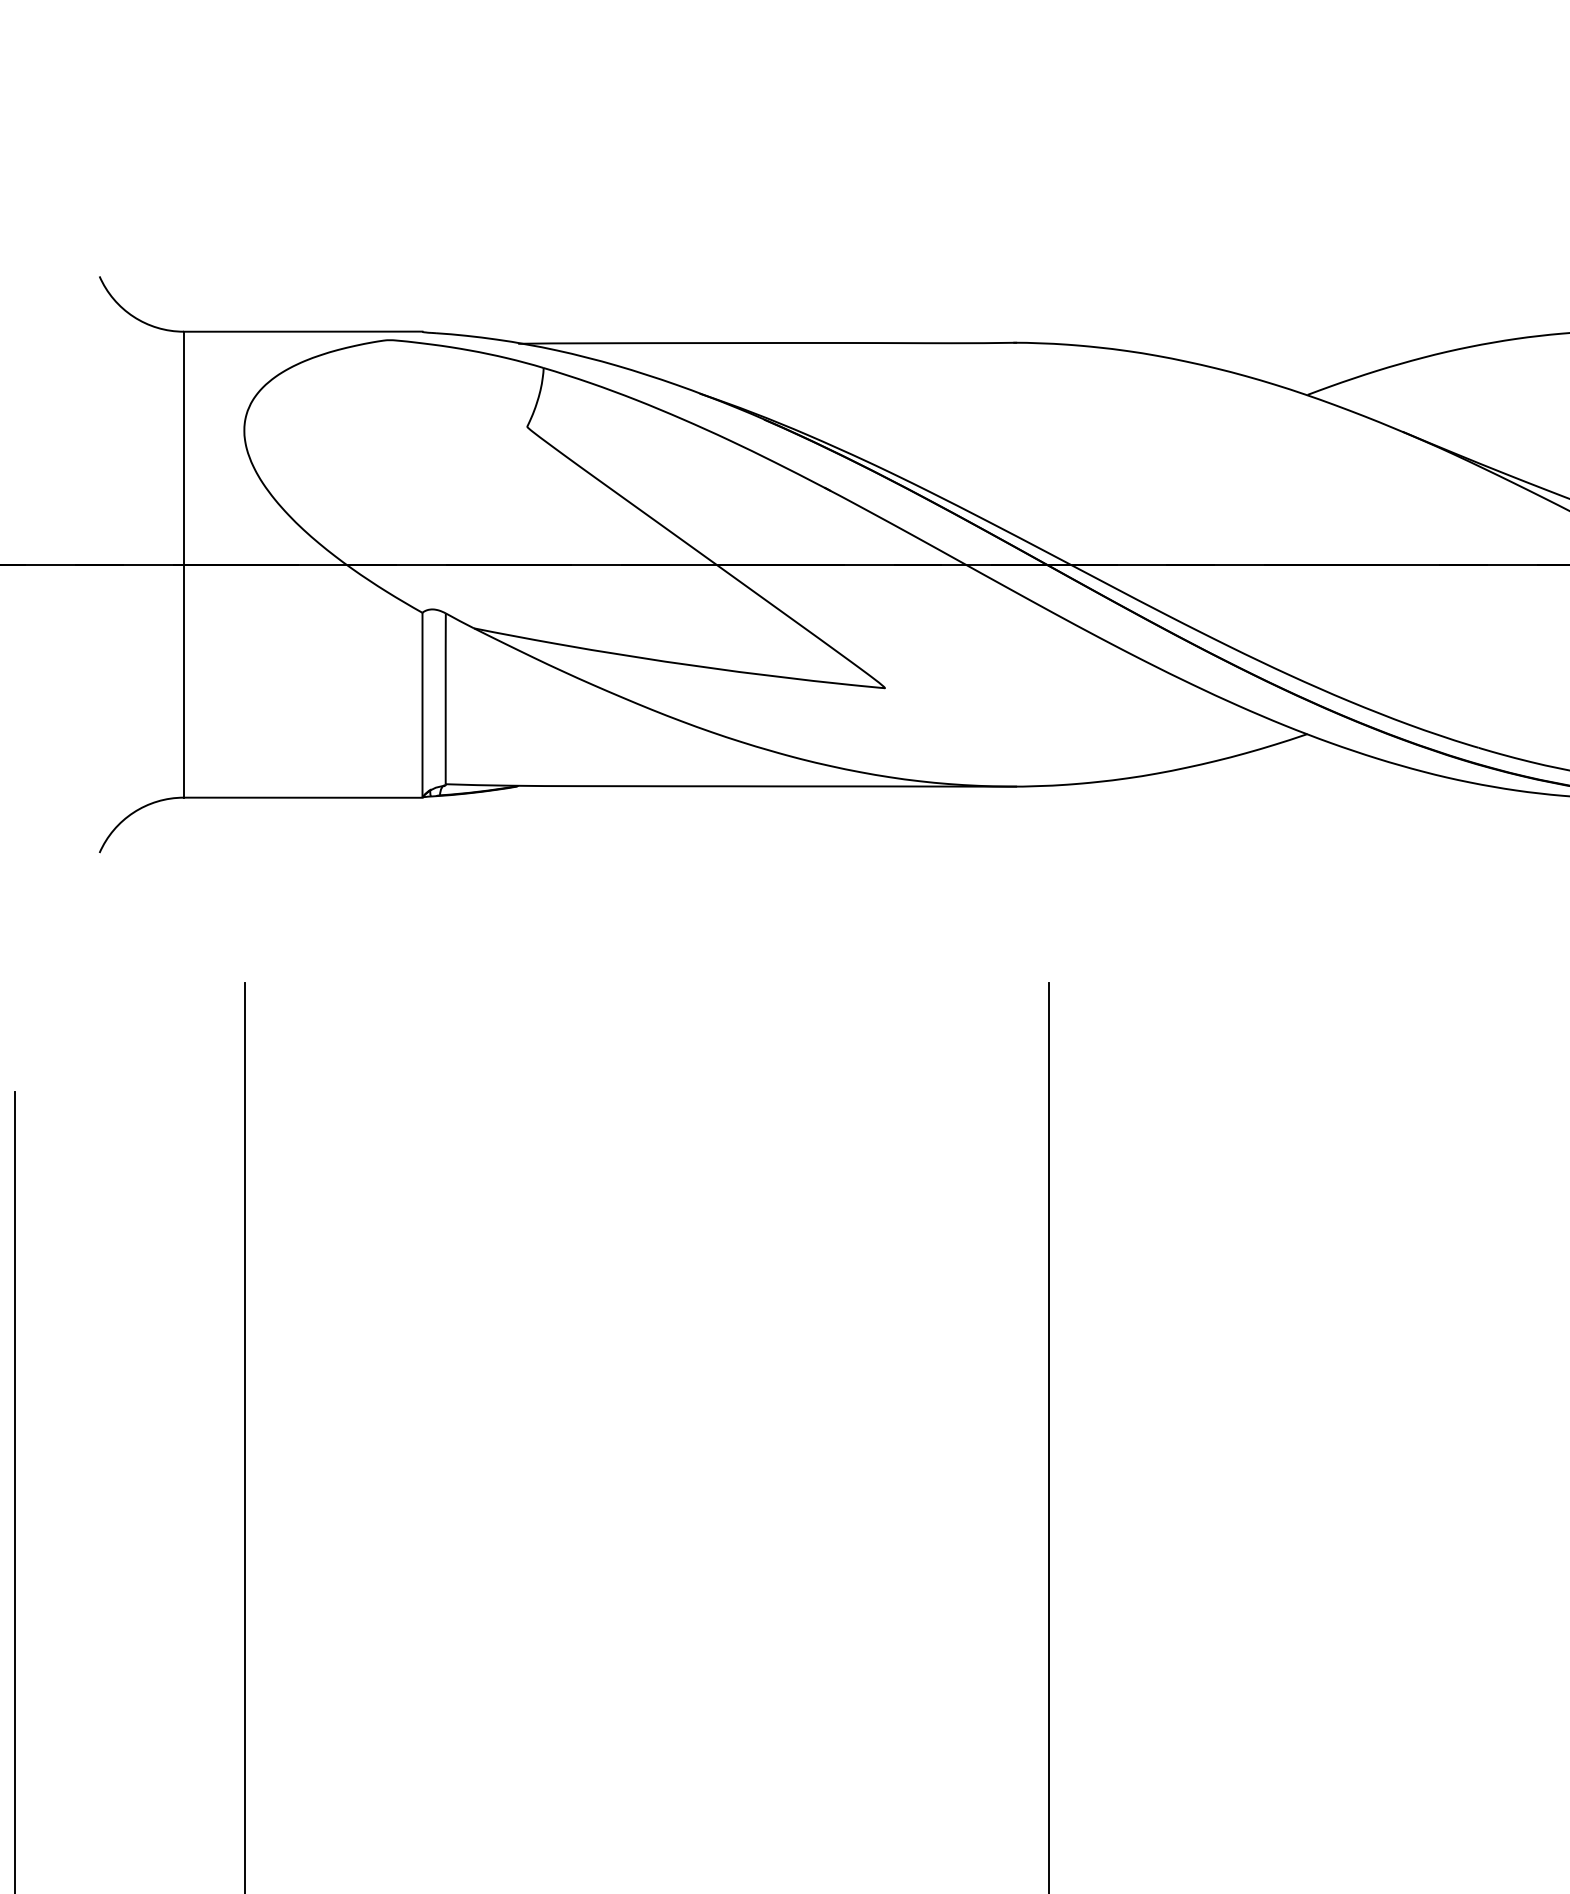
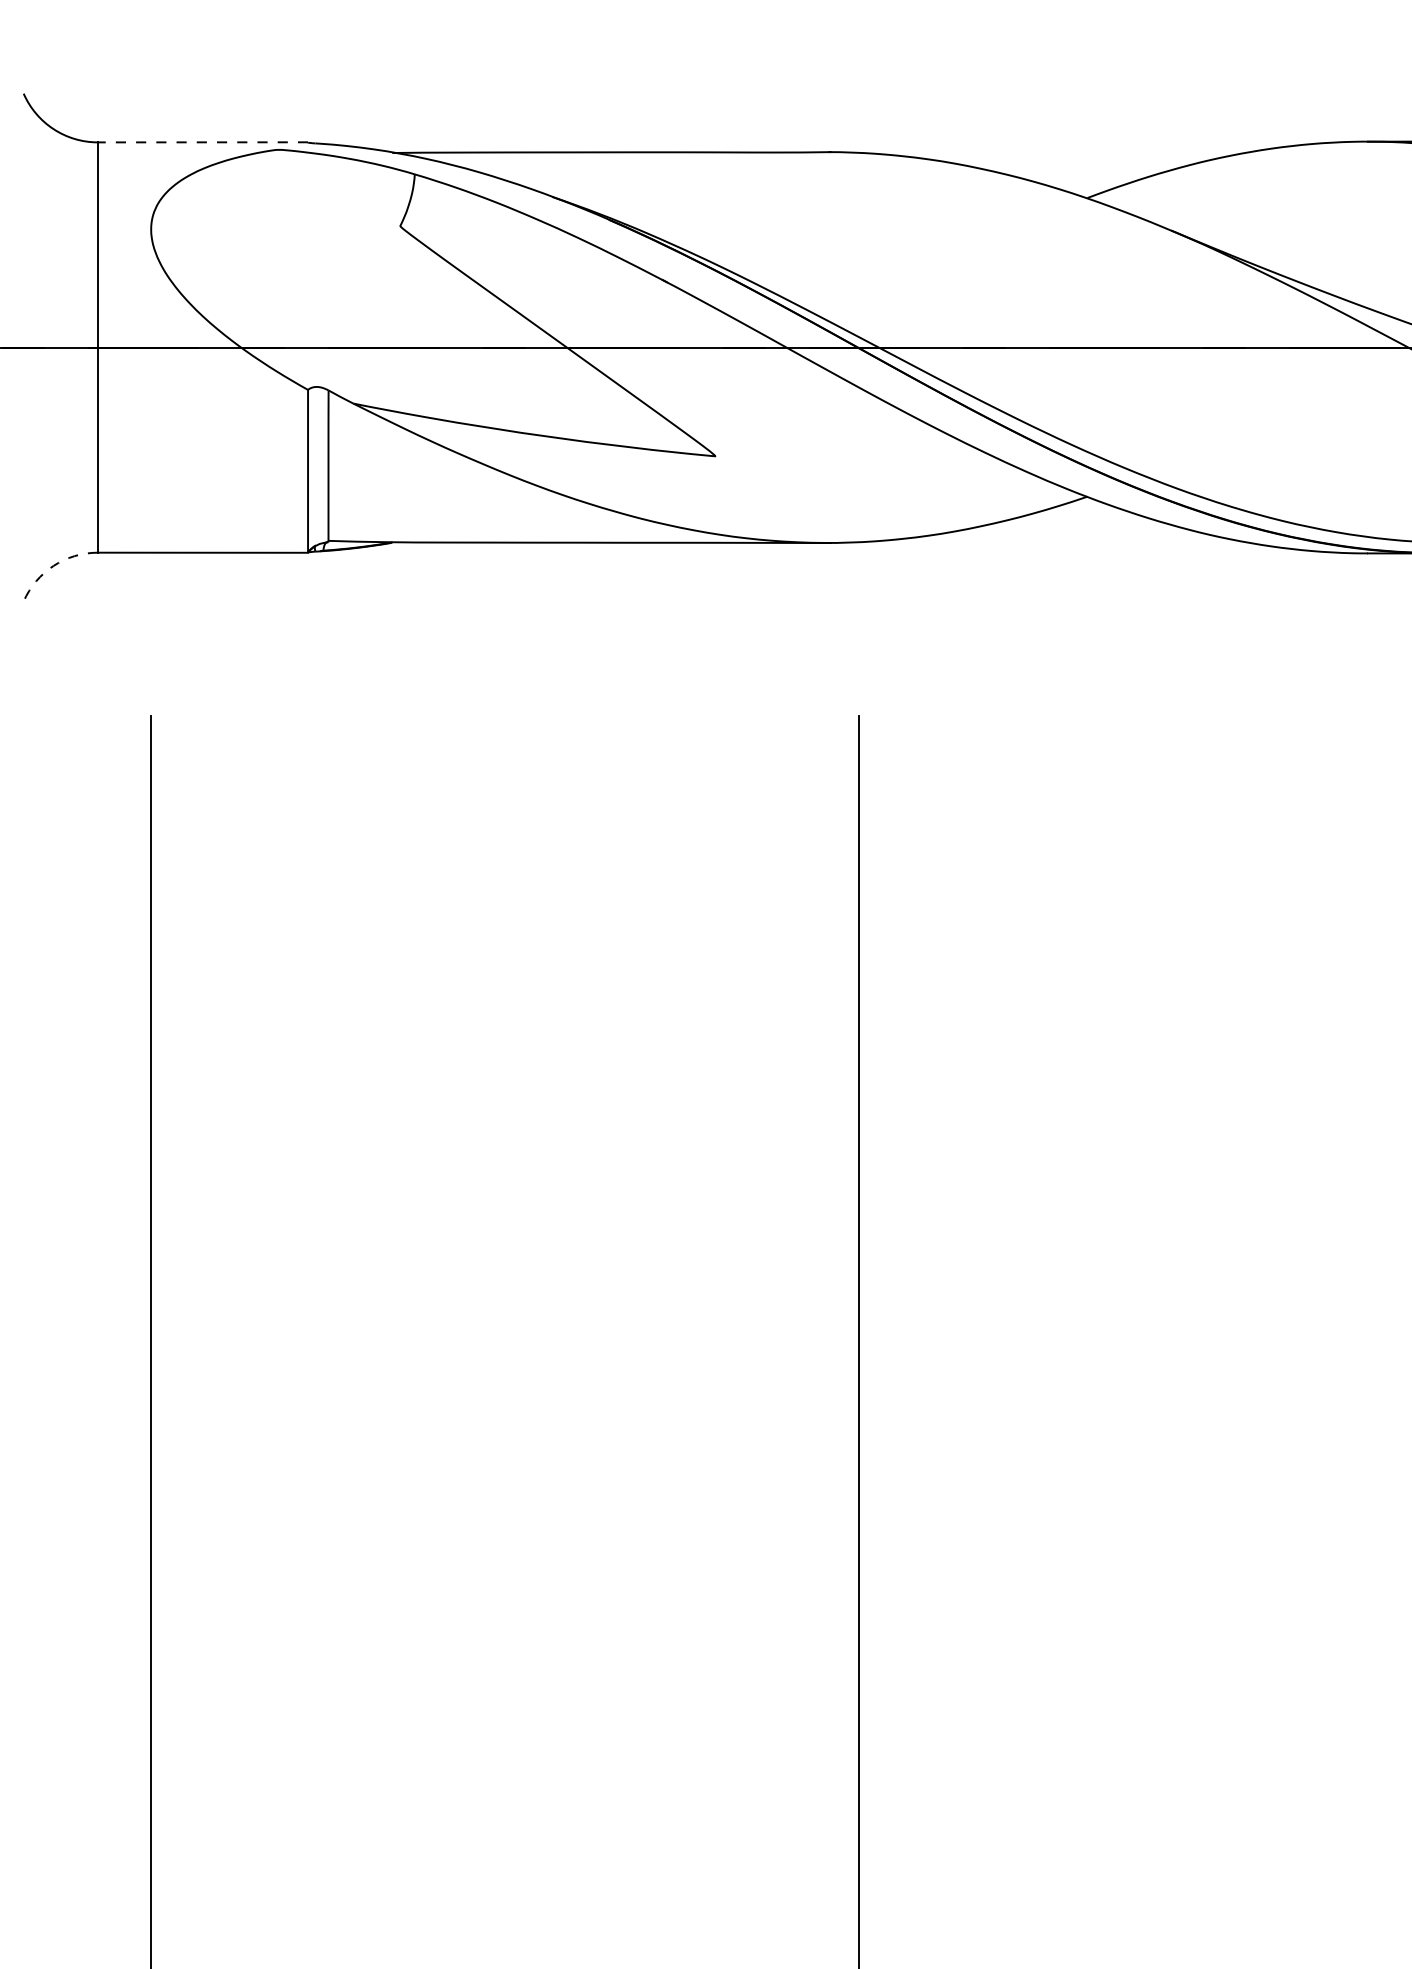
line: (302, 331) -> (202, 142), solid -> dashed
arc: (133, 812) -> (53, 565), solid -> dashed

